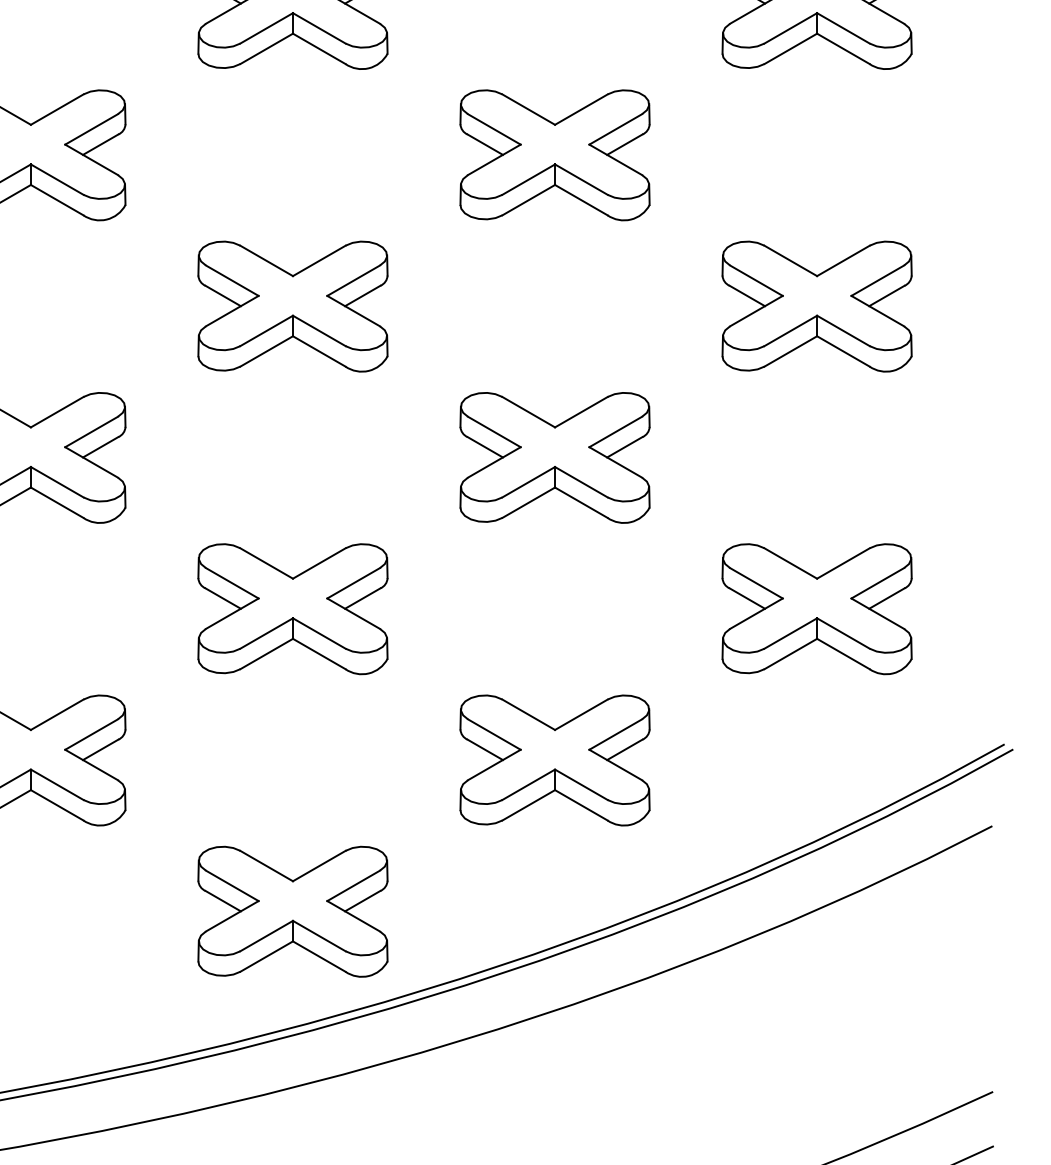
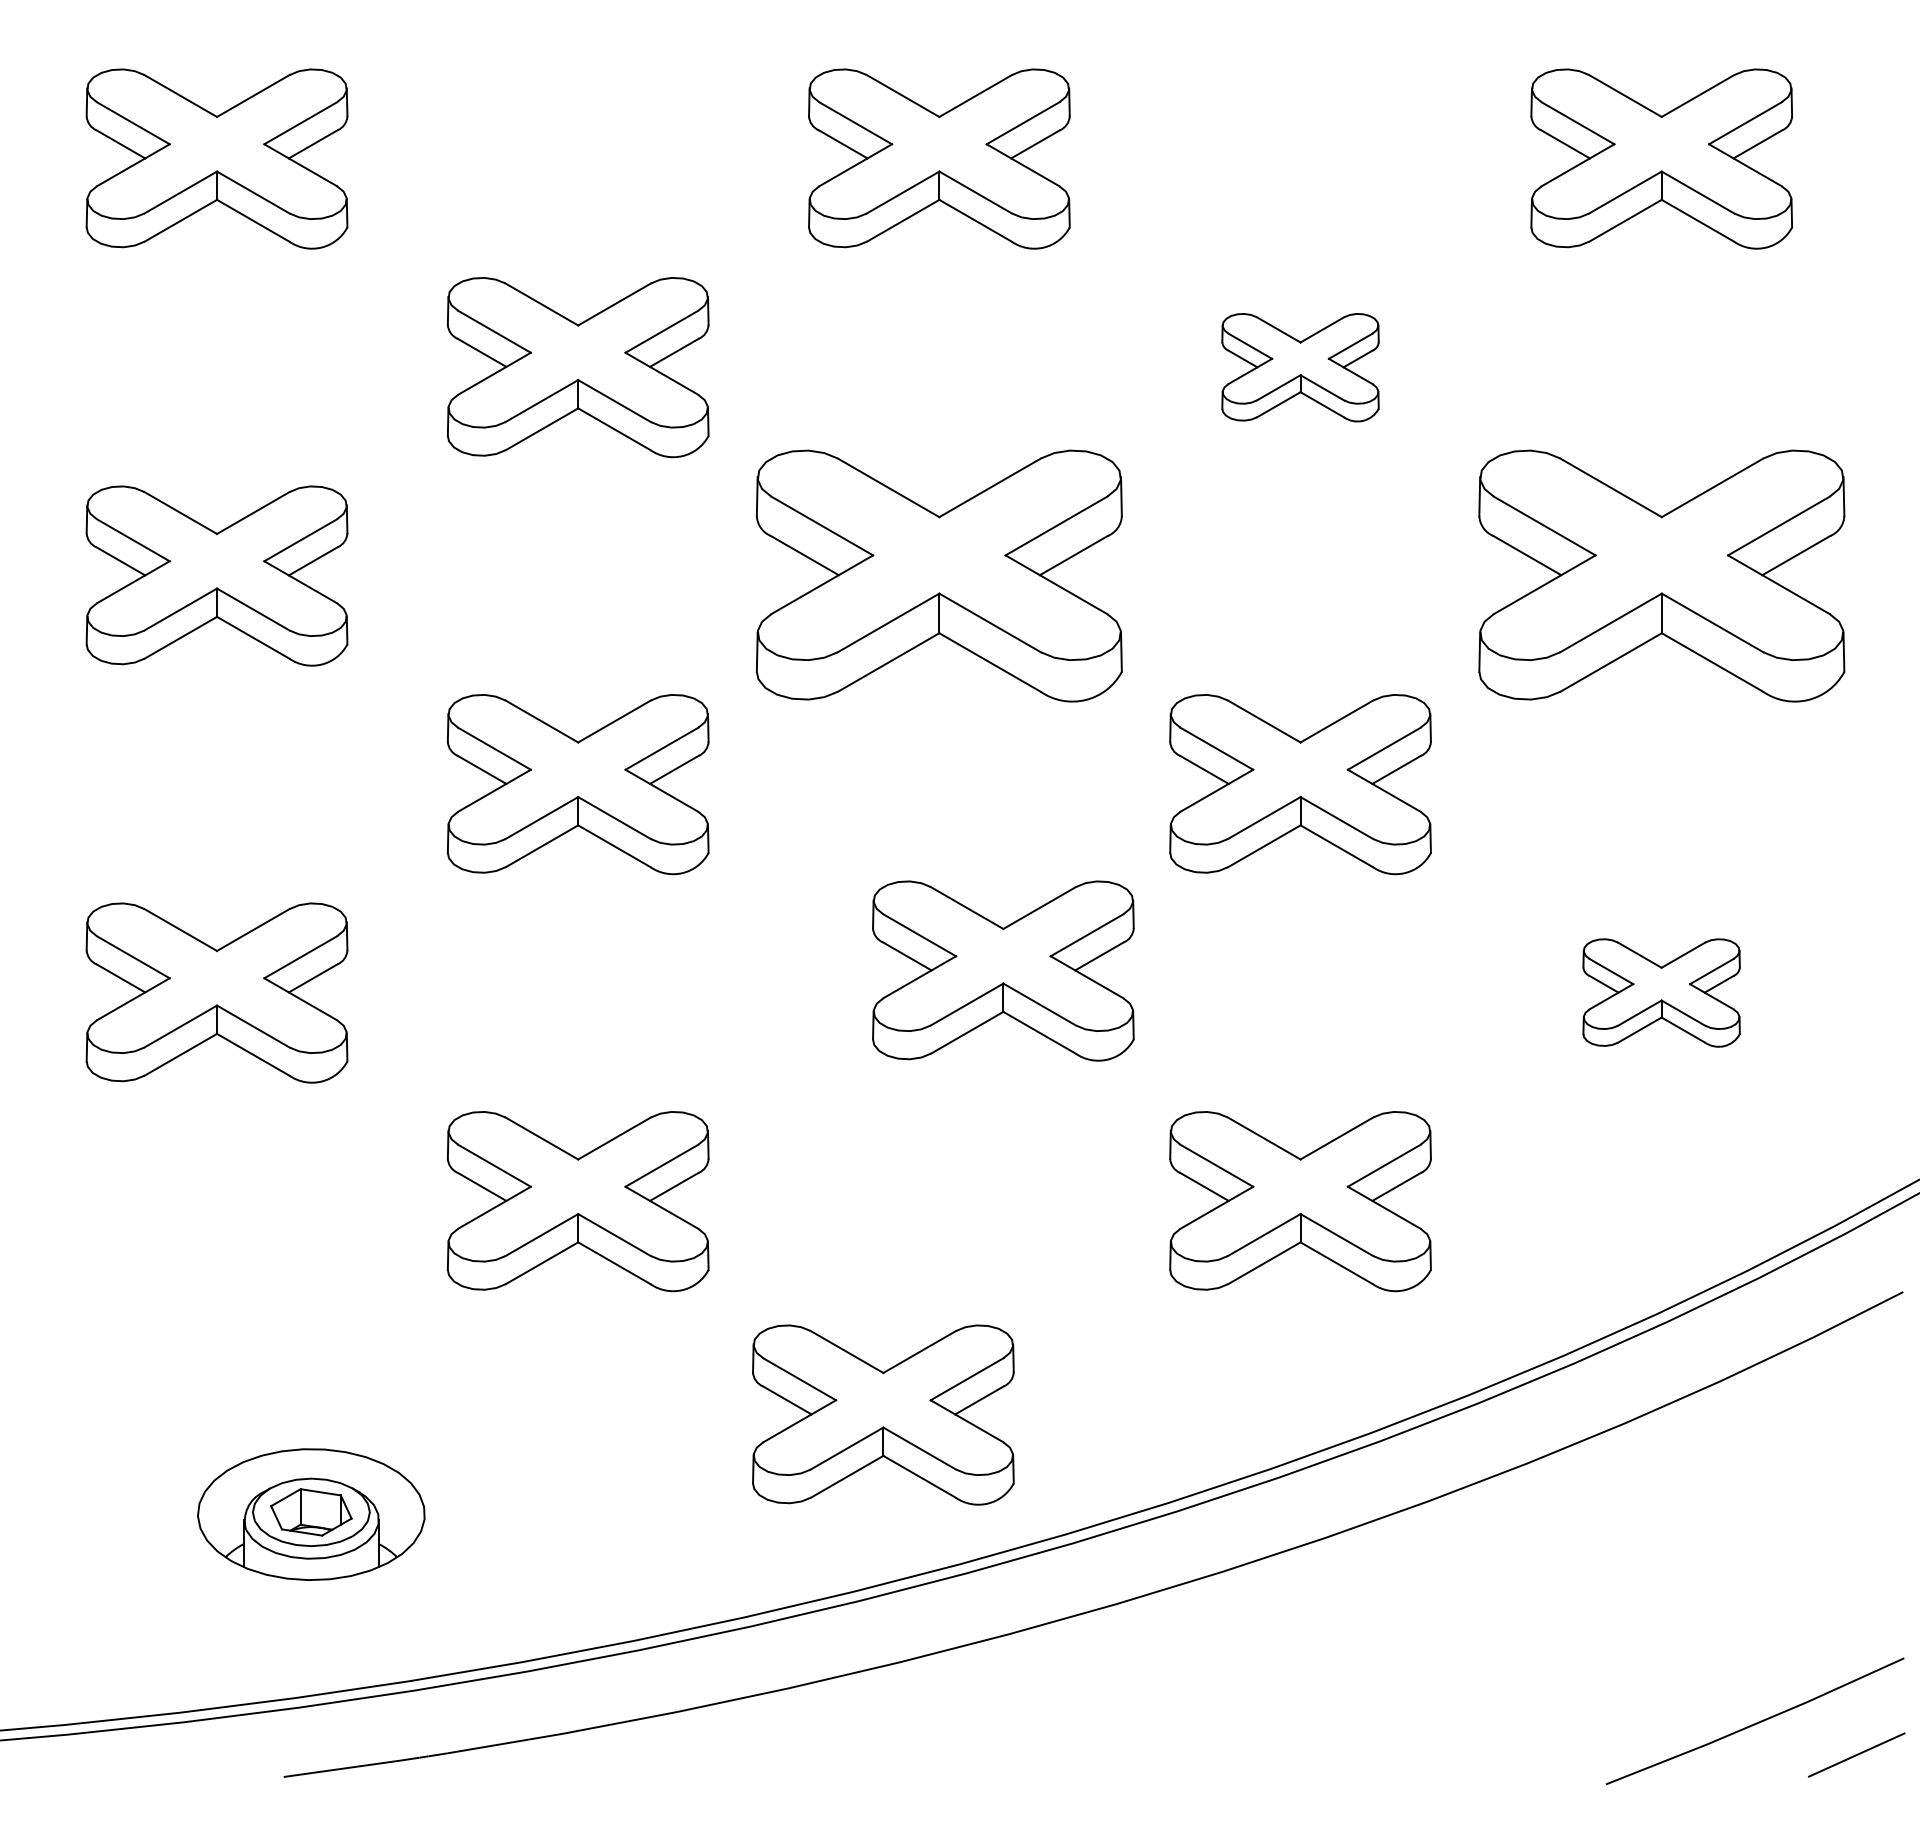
part: (555, 155) -> (1300, 367), size x0.6
part: (293, 306) -> (939, 575), size x1.4
part: (816, 306) -> (1661, 575), size x1.4
part: (293, 608) -> (1003, 970), moved
part: (816, 608) -> (1661, 992), size x0.6
part: (293, 911) -> (883, 1414), moved

